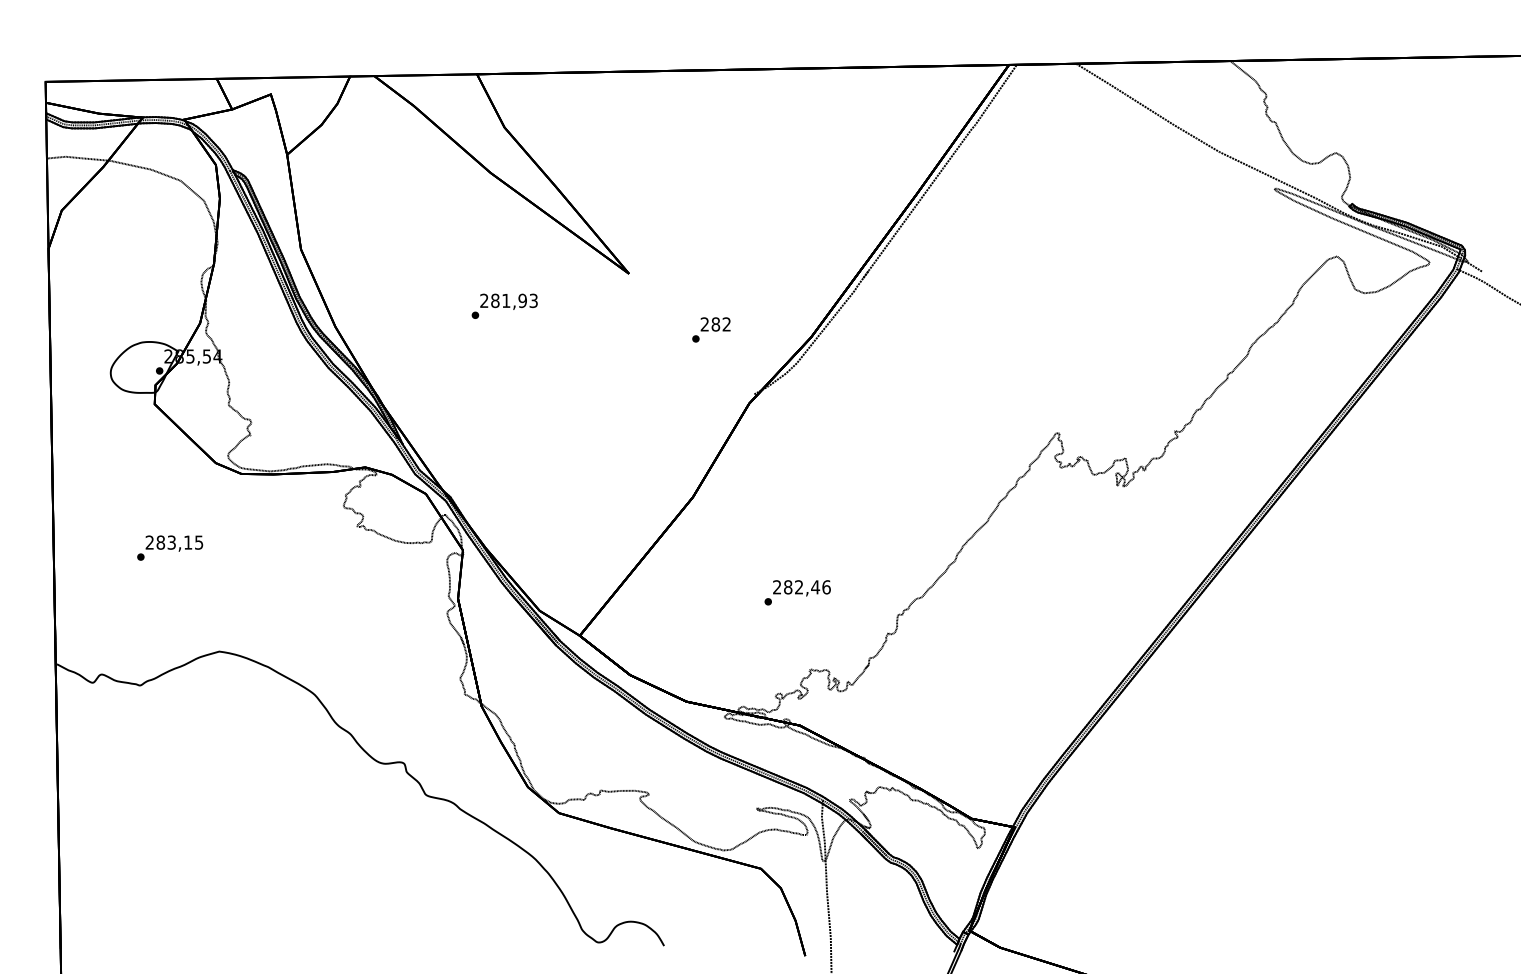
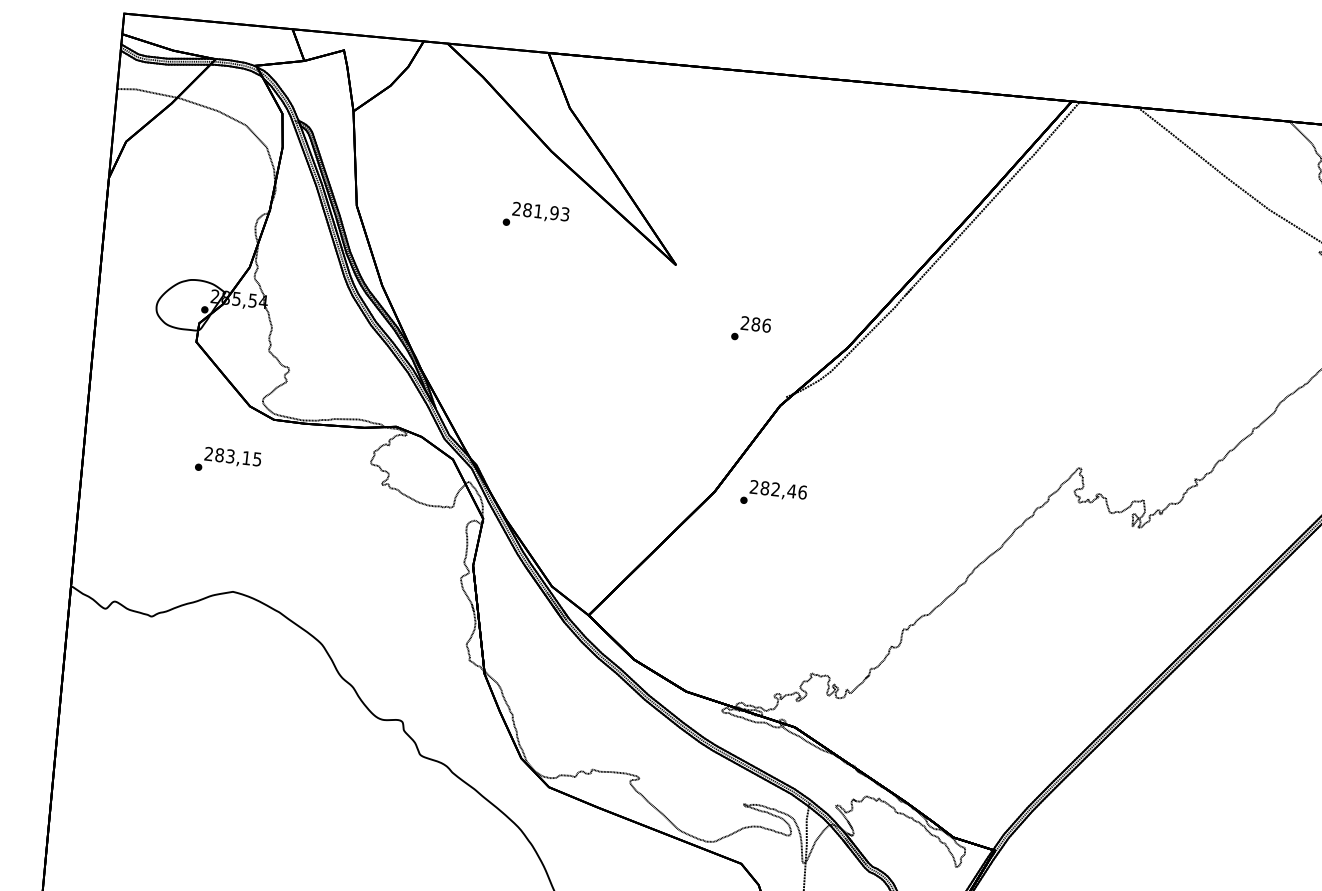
text: (504, 305) -> (536, 215), moved
text: (726, 324) -> (766, 325), 282 -> 286
text: (170, 547) -> (228, 461), moved
text: (797, 592) -> (773, 494), moved

